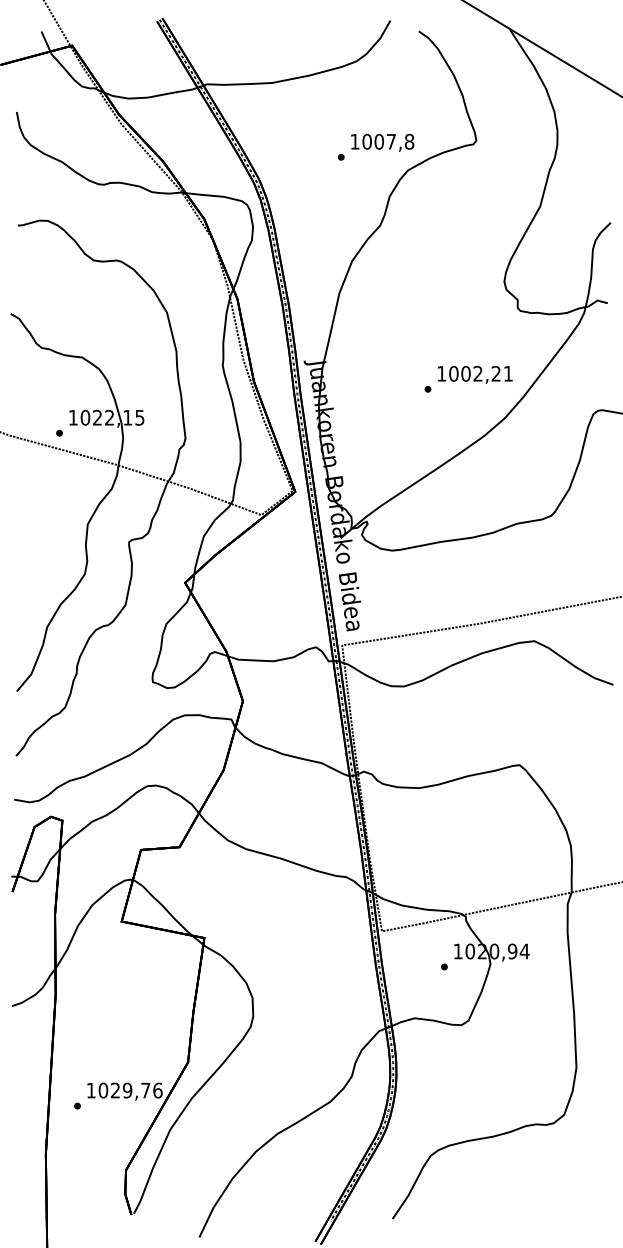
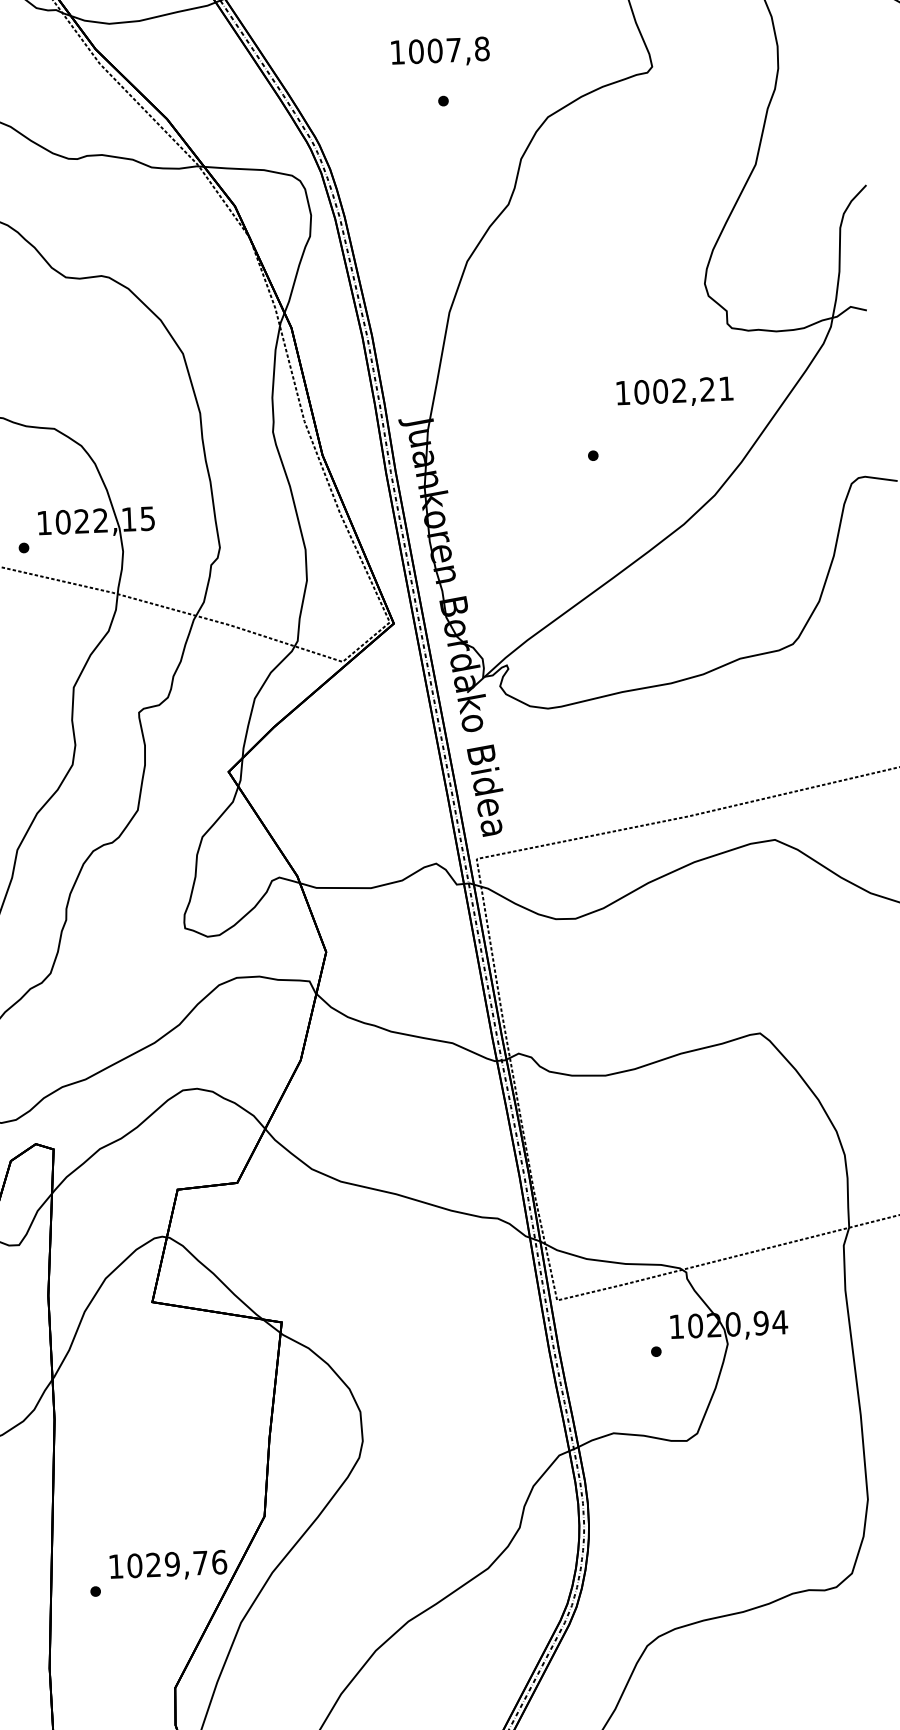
text: (382, 142) -> (440, 51), moved
text: (474, 374) -> (673, 391), moved

